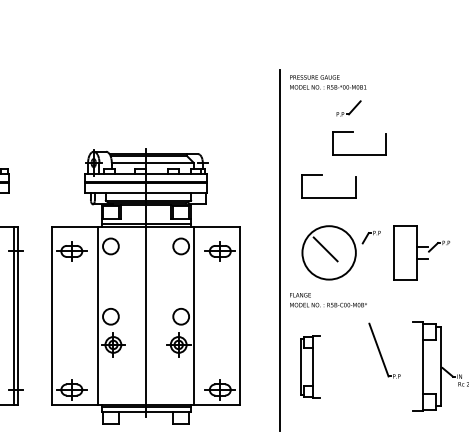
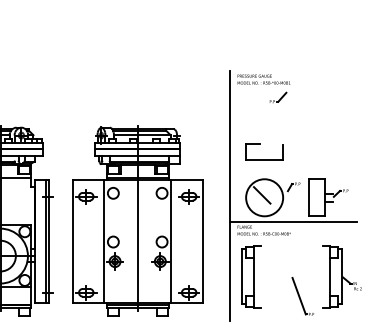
part: (359, 154) -> (285, 129), removed
line: (370, 287) -> (293, 221), added
part: (383, 350) -> (302, 296), moved
part: (310, 366) -> (251, 276), size x1.43

